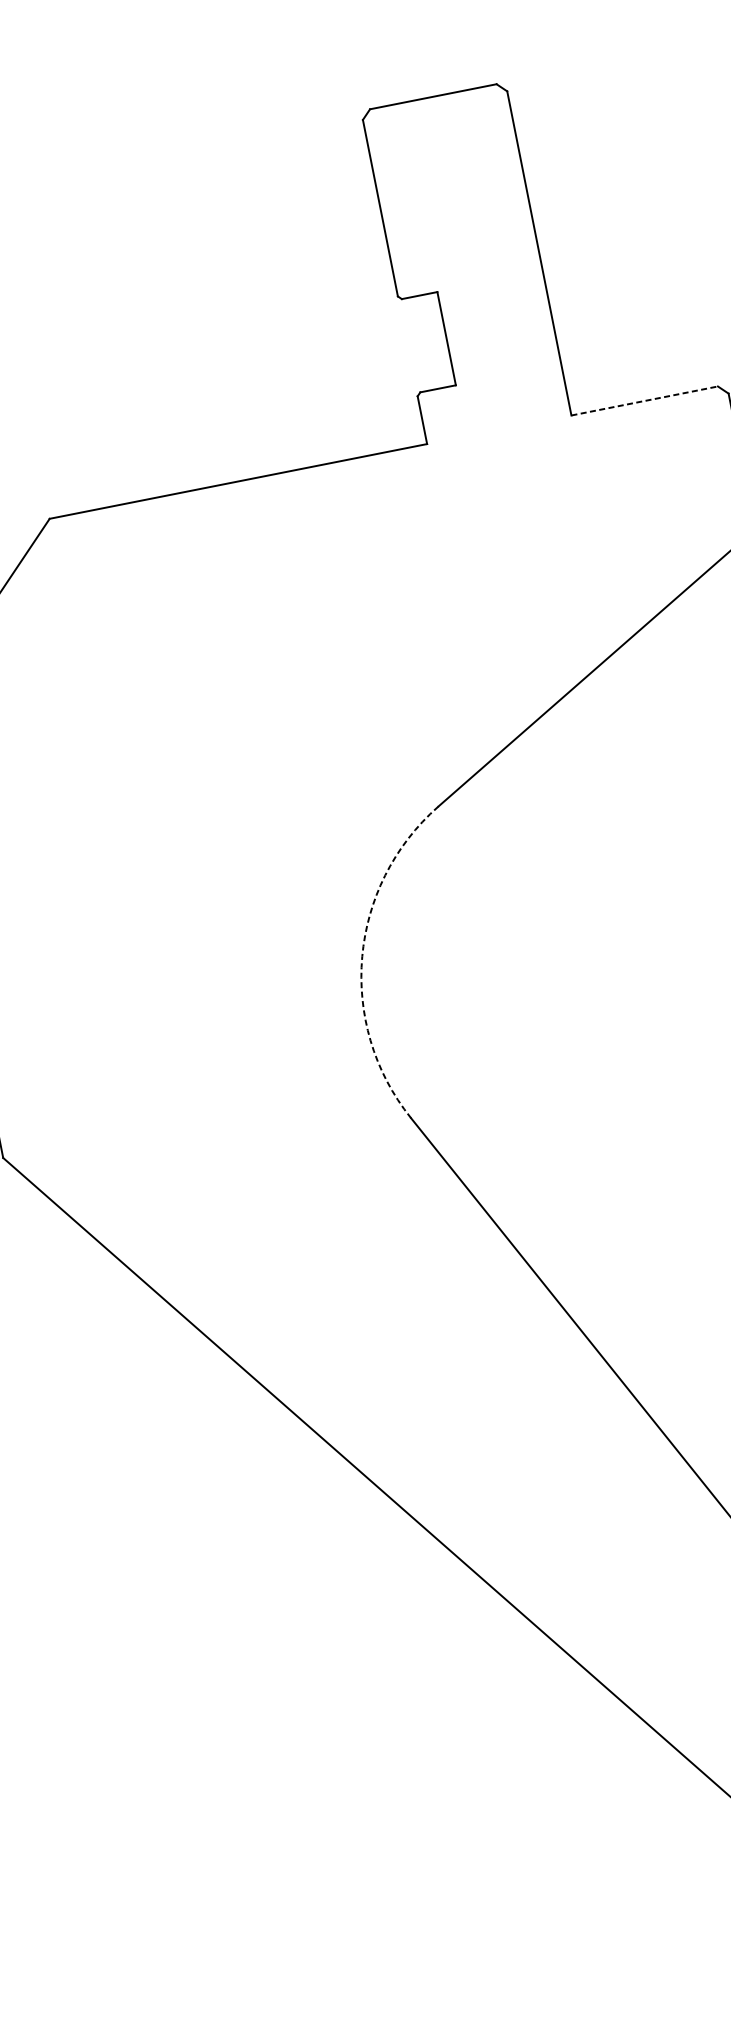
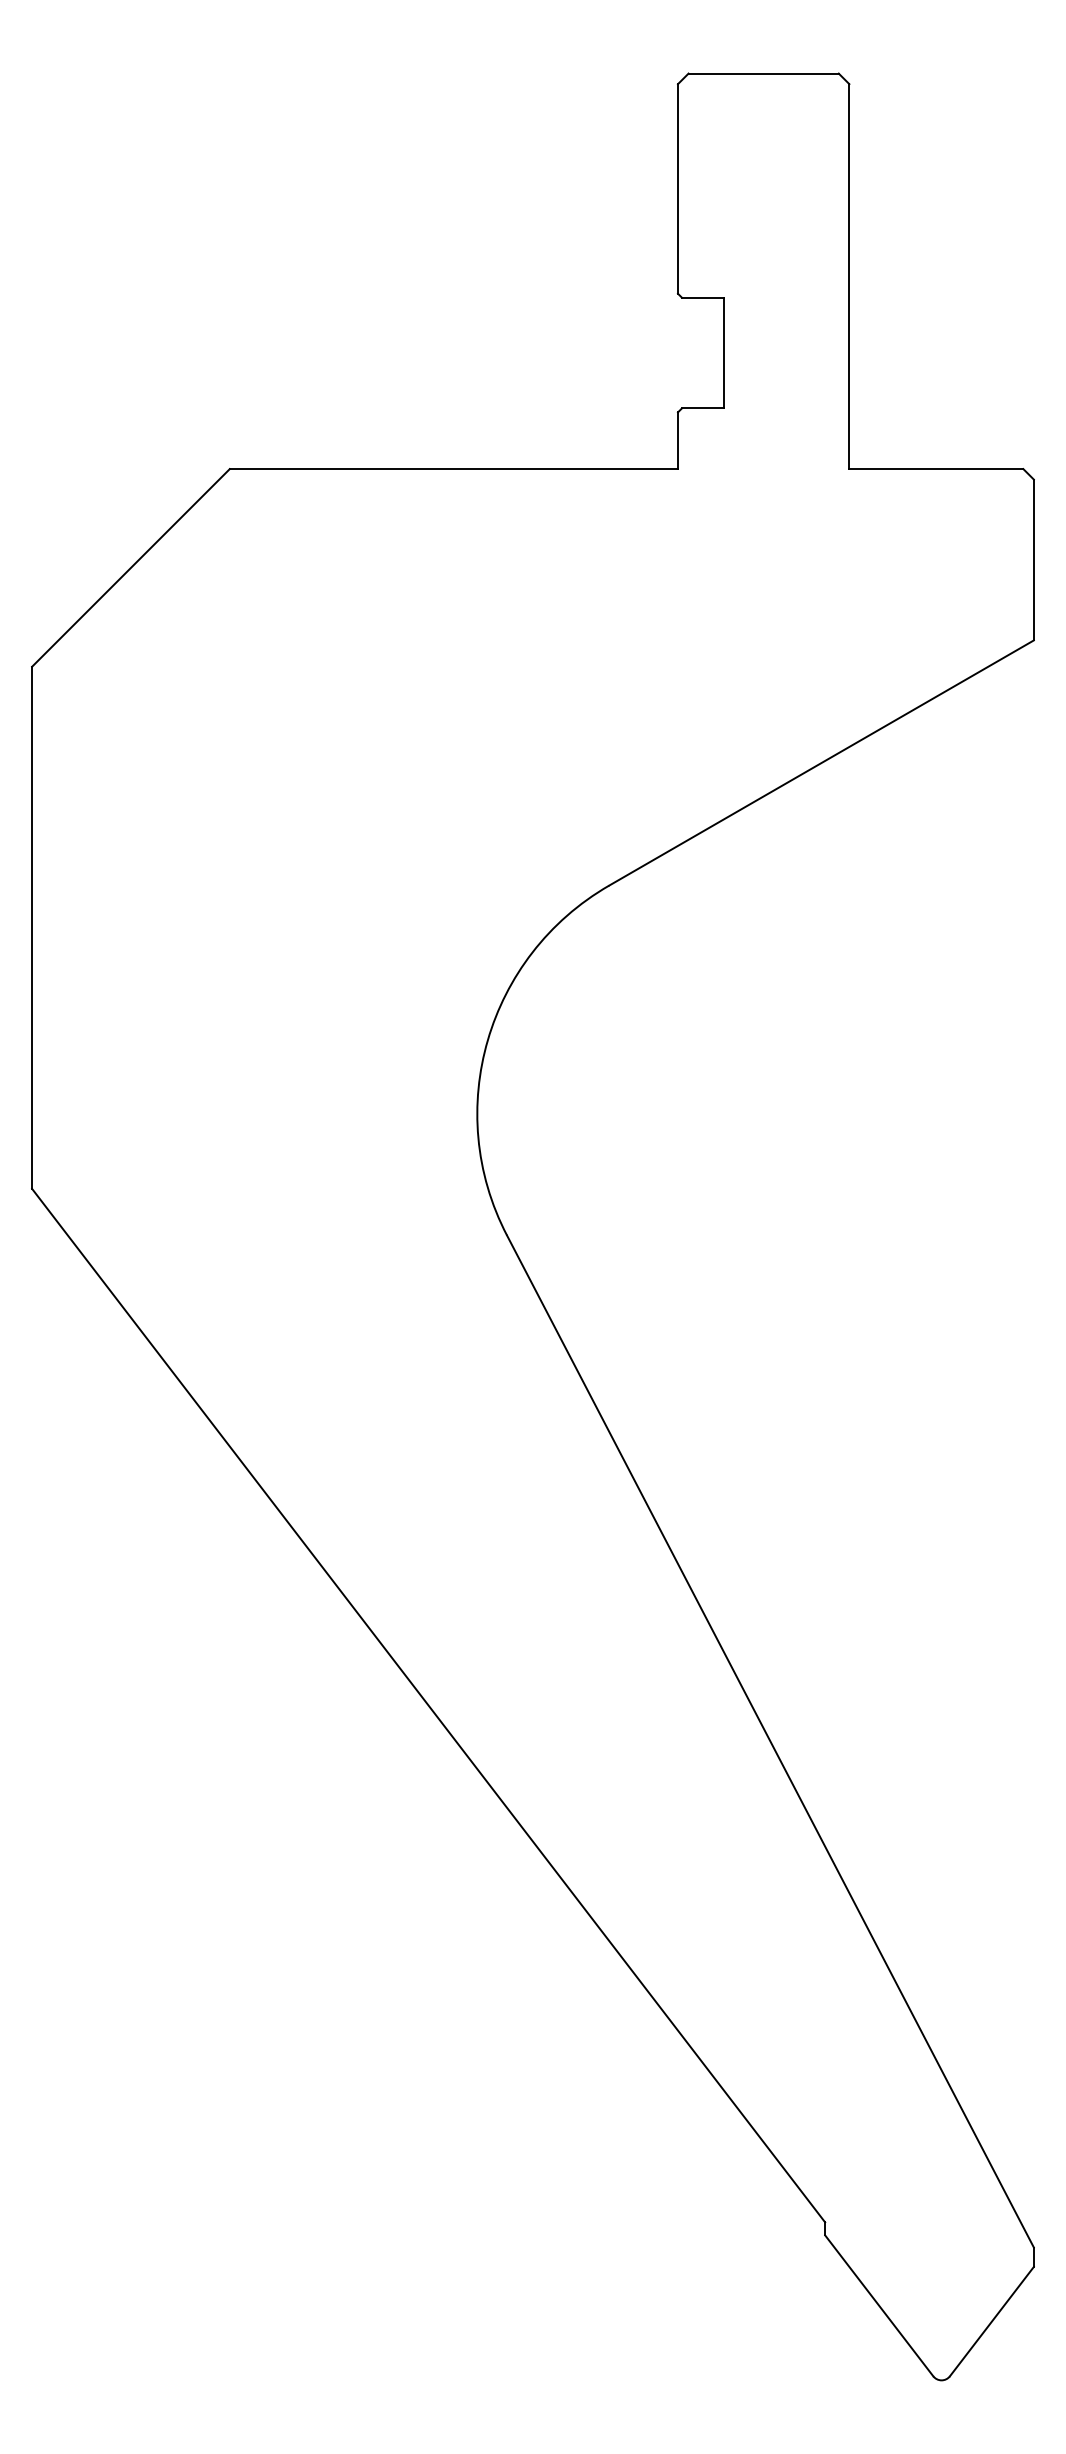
line: (644, 401) -> (936, 469), dashed -> solid
arc: (361, 957) -> (487, 1040), dashed -> solid

